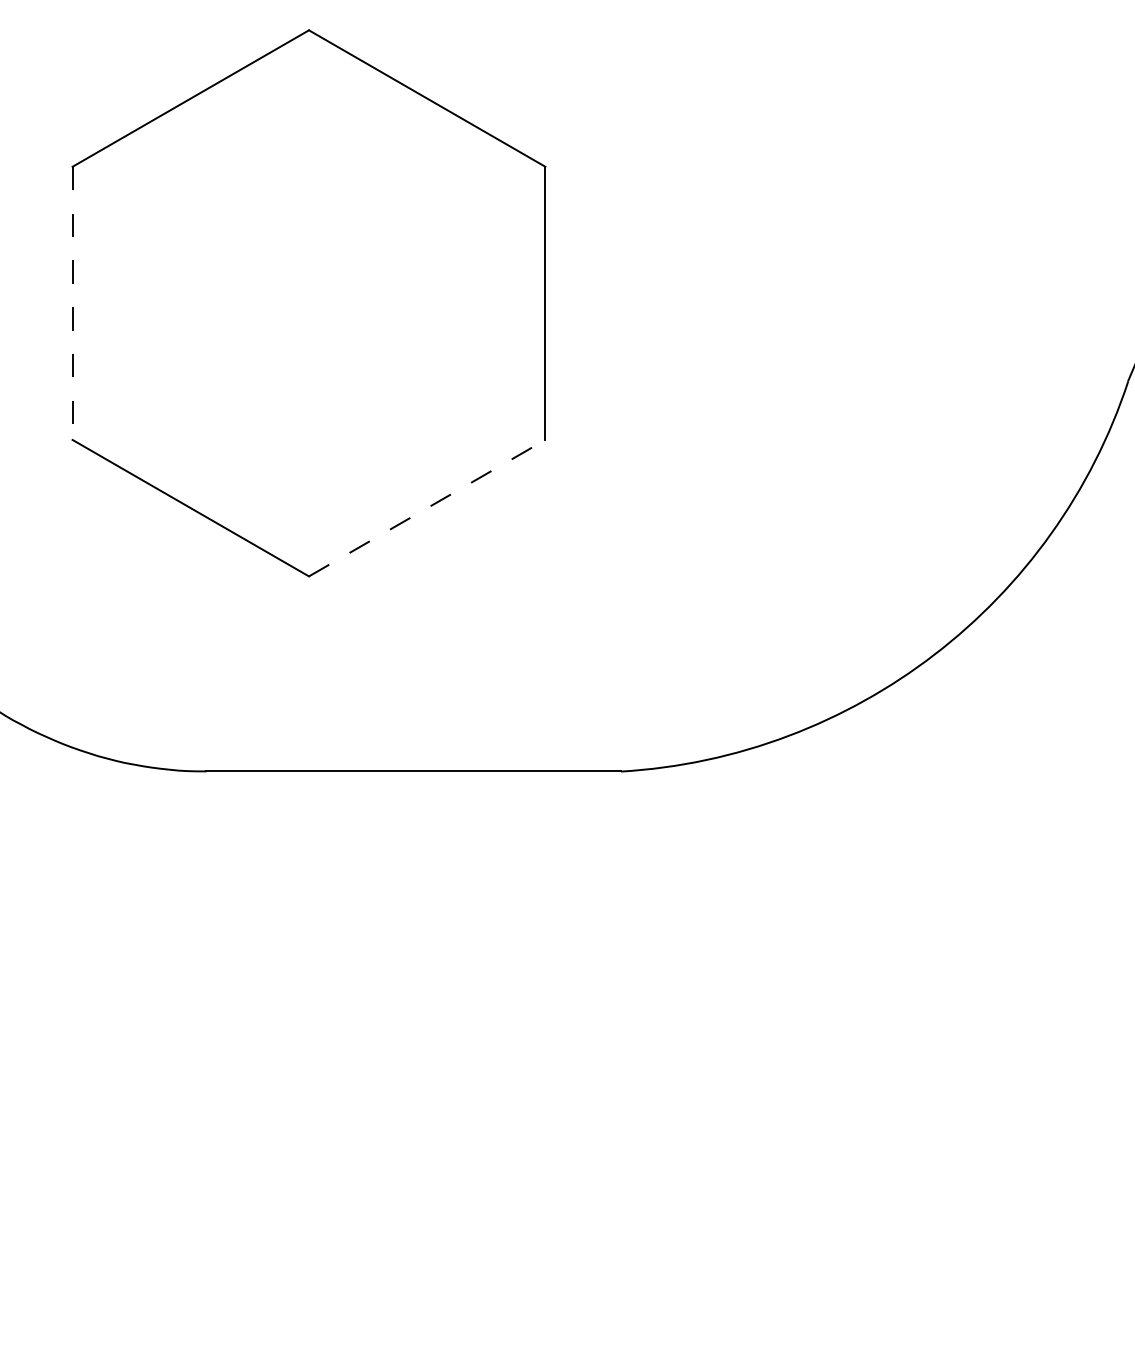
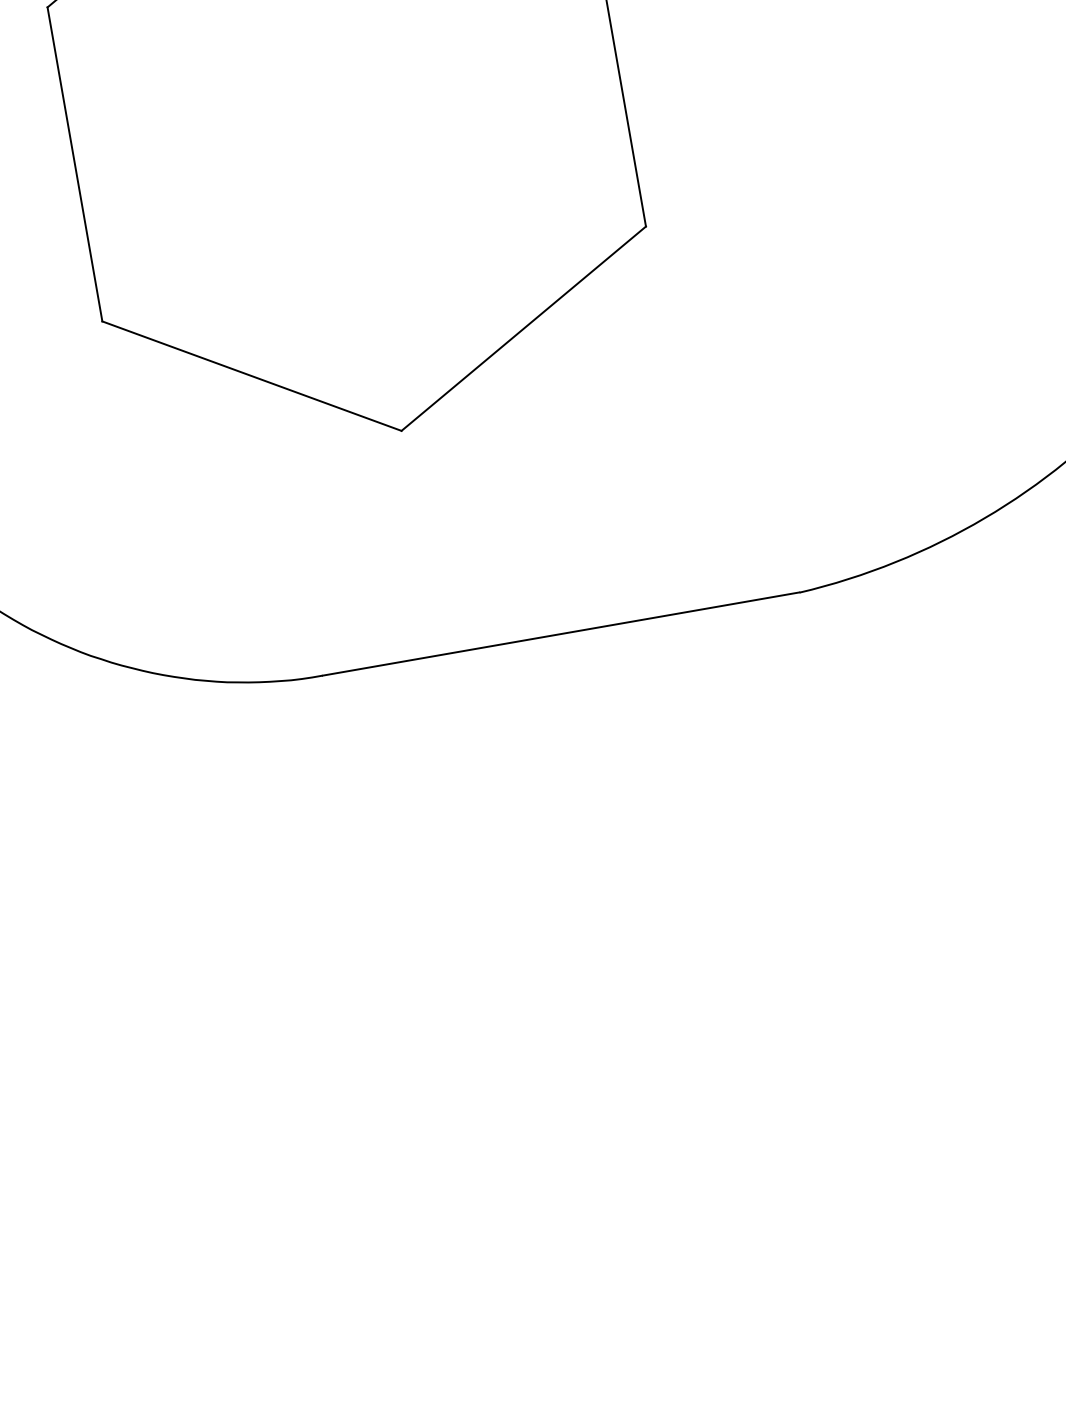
line: (72, 303) -> (74, 164), dashed -> solid
line: (427, 507) -> (523, 327), dashed -> solid

